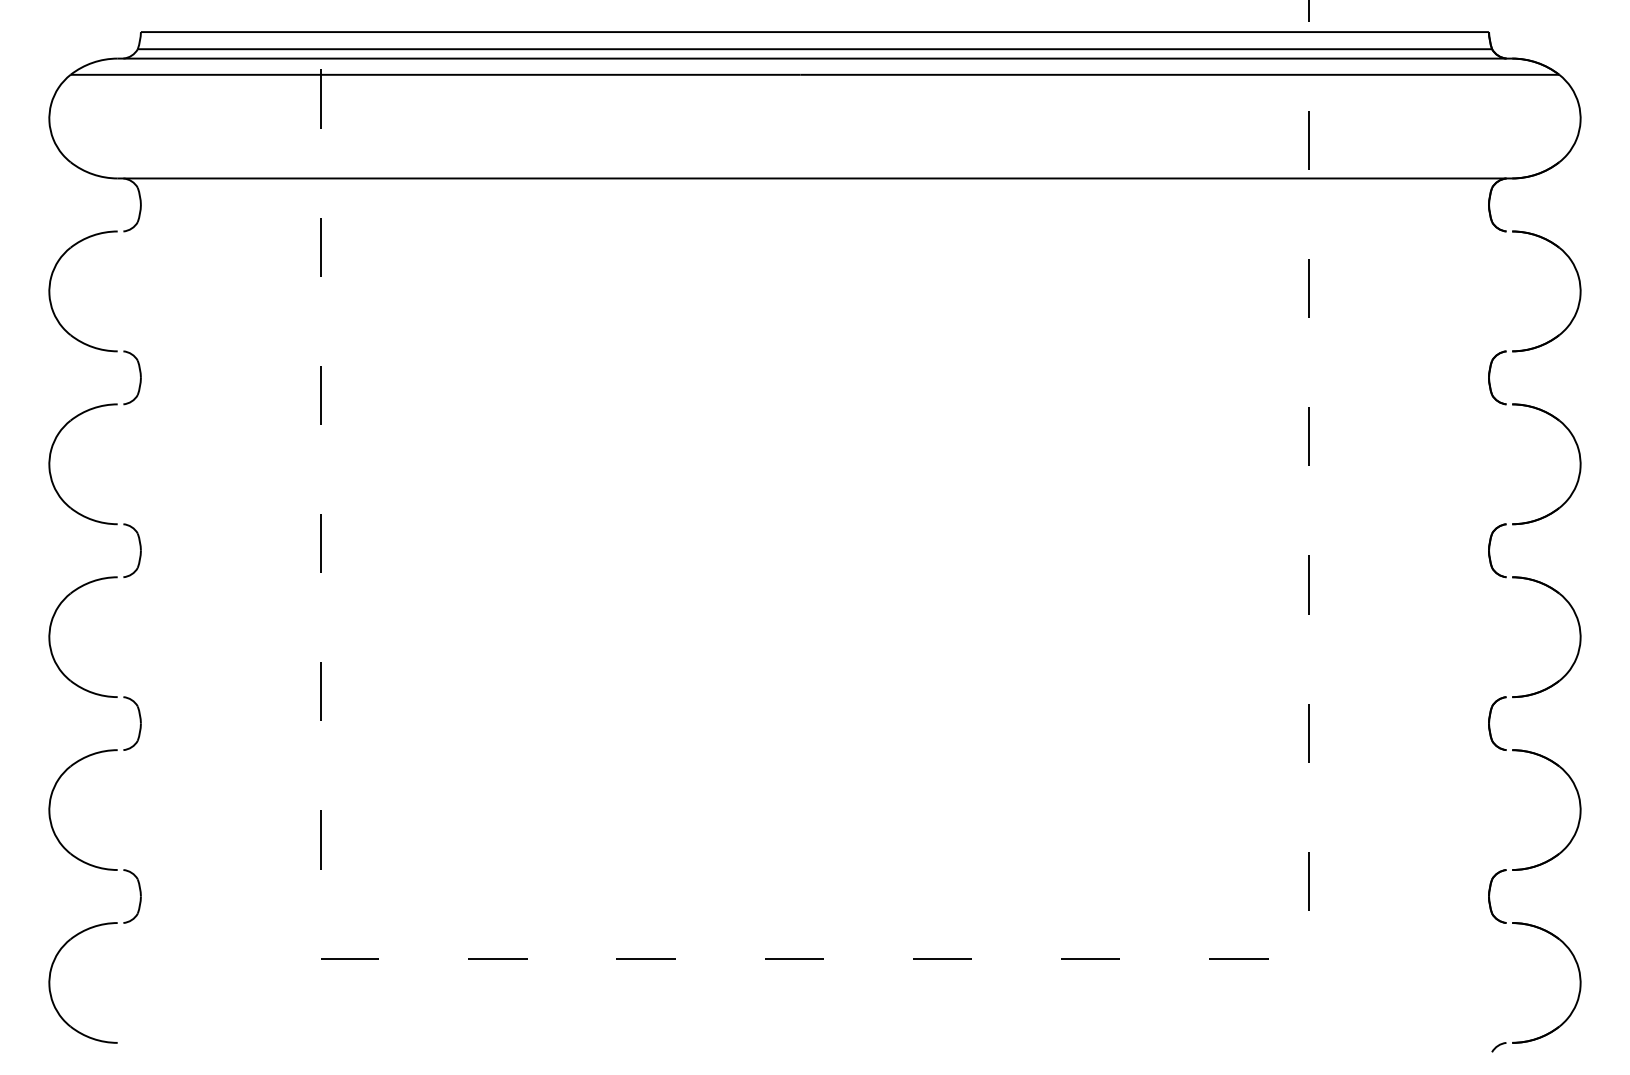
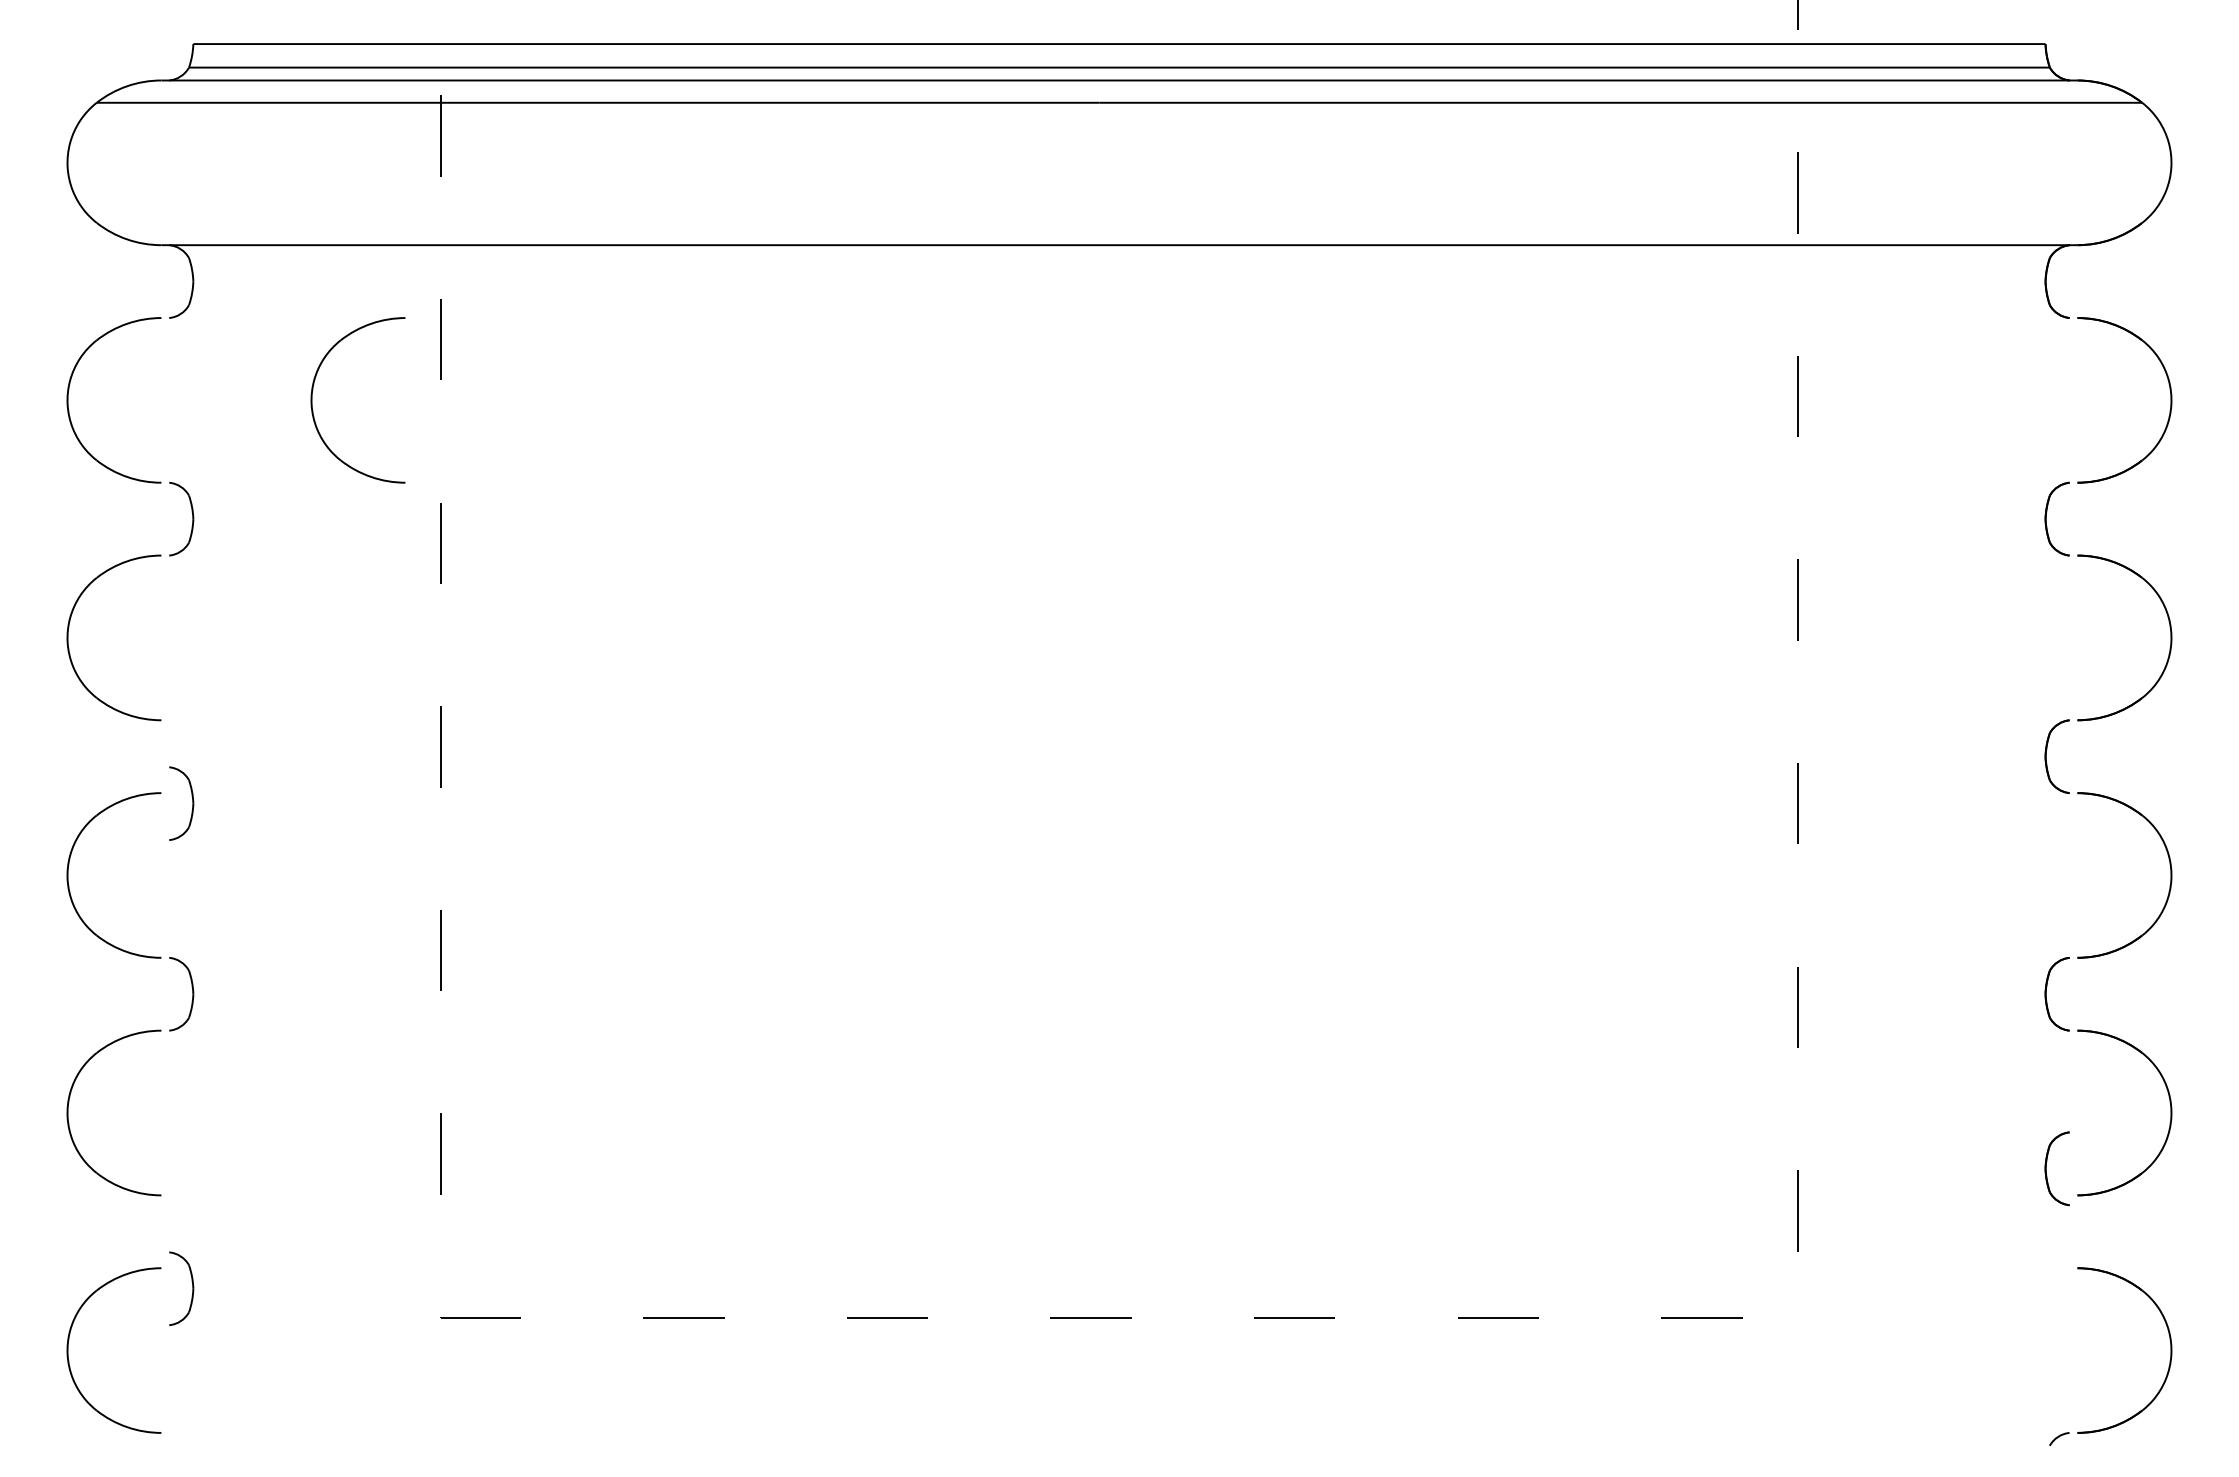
part: (227, 291) -> (312, 400), added
part: (140, 550) -> (192, 803), moved
part: (140, 896) -> (192, 1288), moved
part: (1489, 896) -> (2046, 1168), moved

